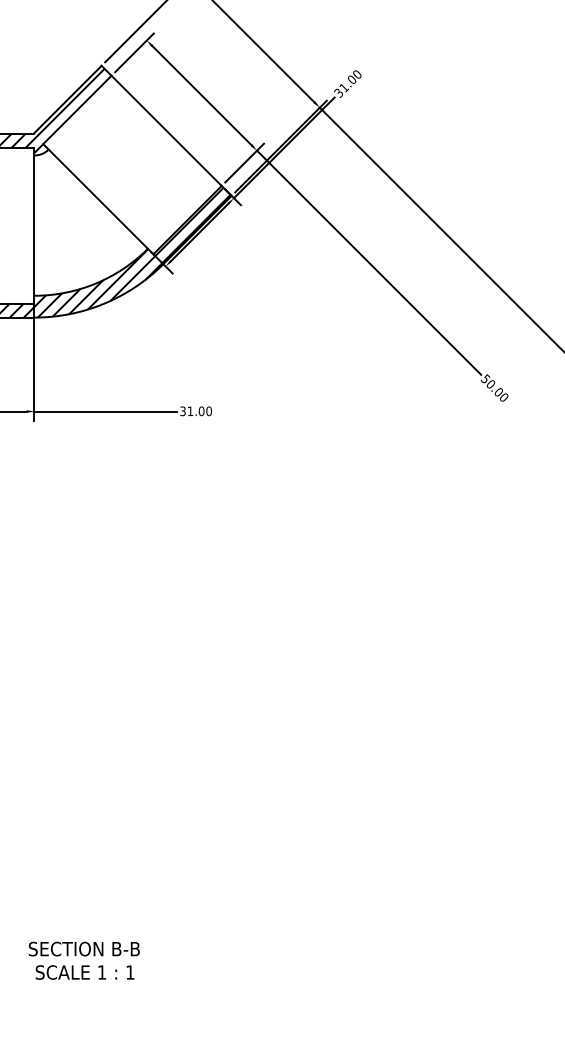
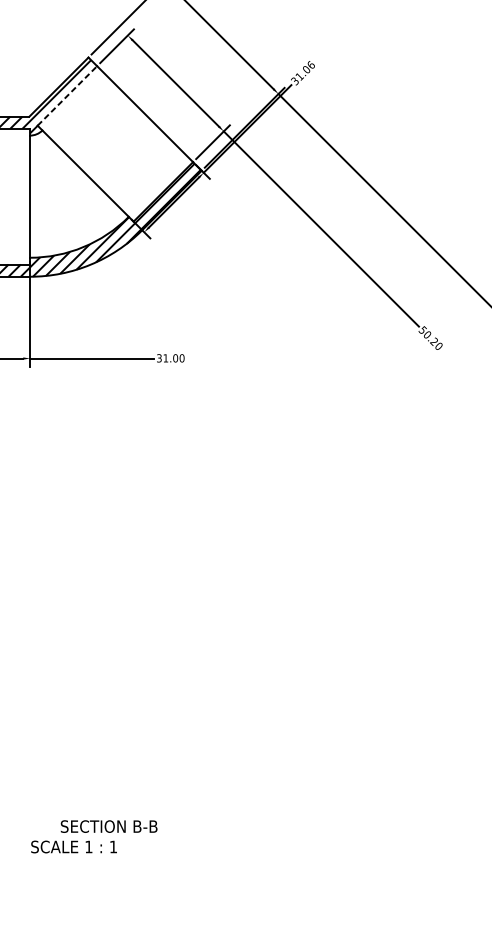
text: (357, 72) -> (311, 63), 31.00 -> 31.06
line: (77, 109) -> (67, 95), solid -> dashed
text: (497, 392) -> (433, 341), 50.00 -> 50.20
text: (83, 948) -> (108, 826), moved

